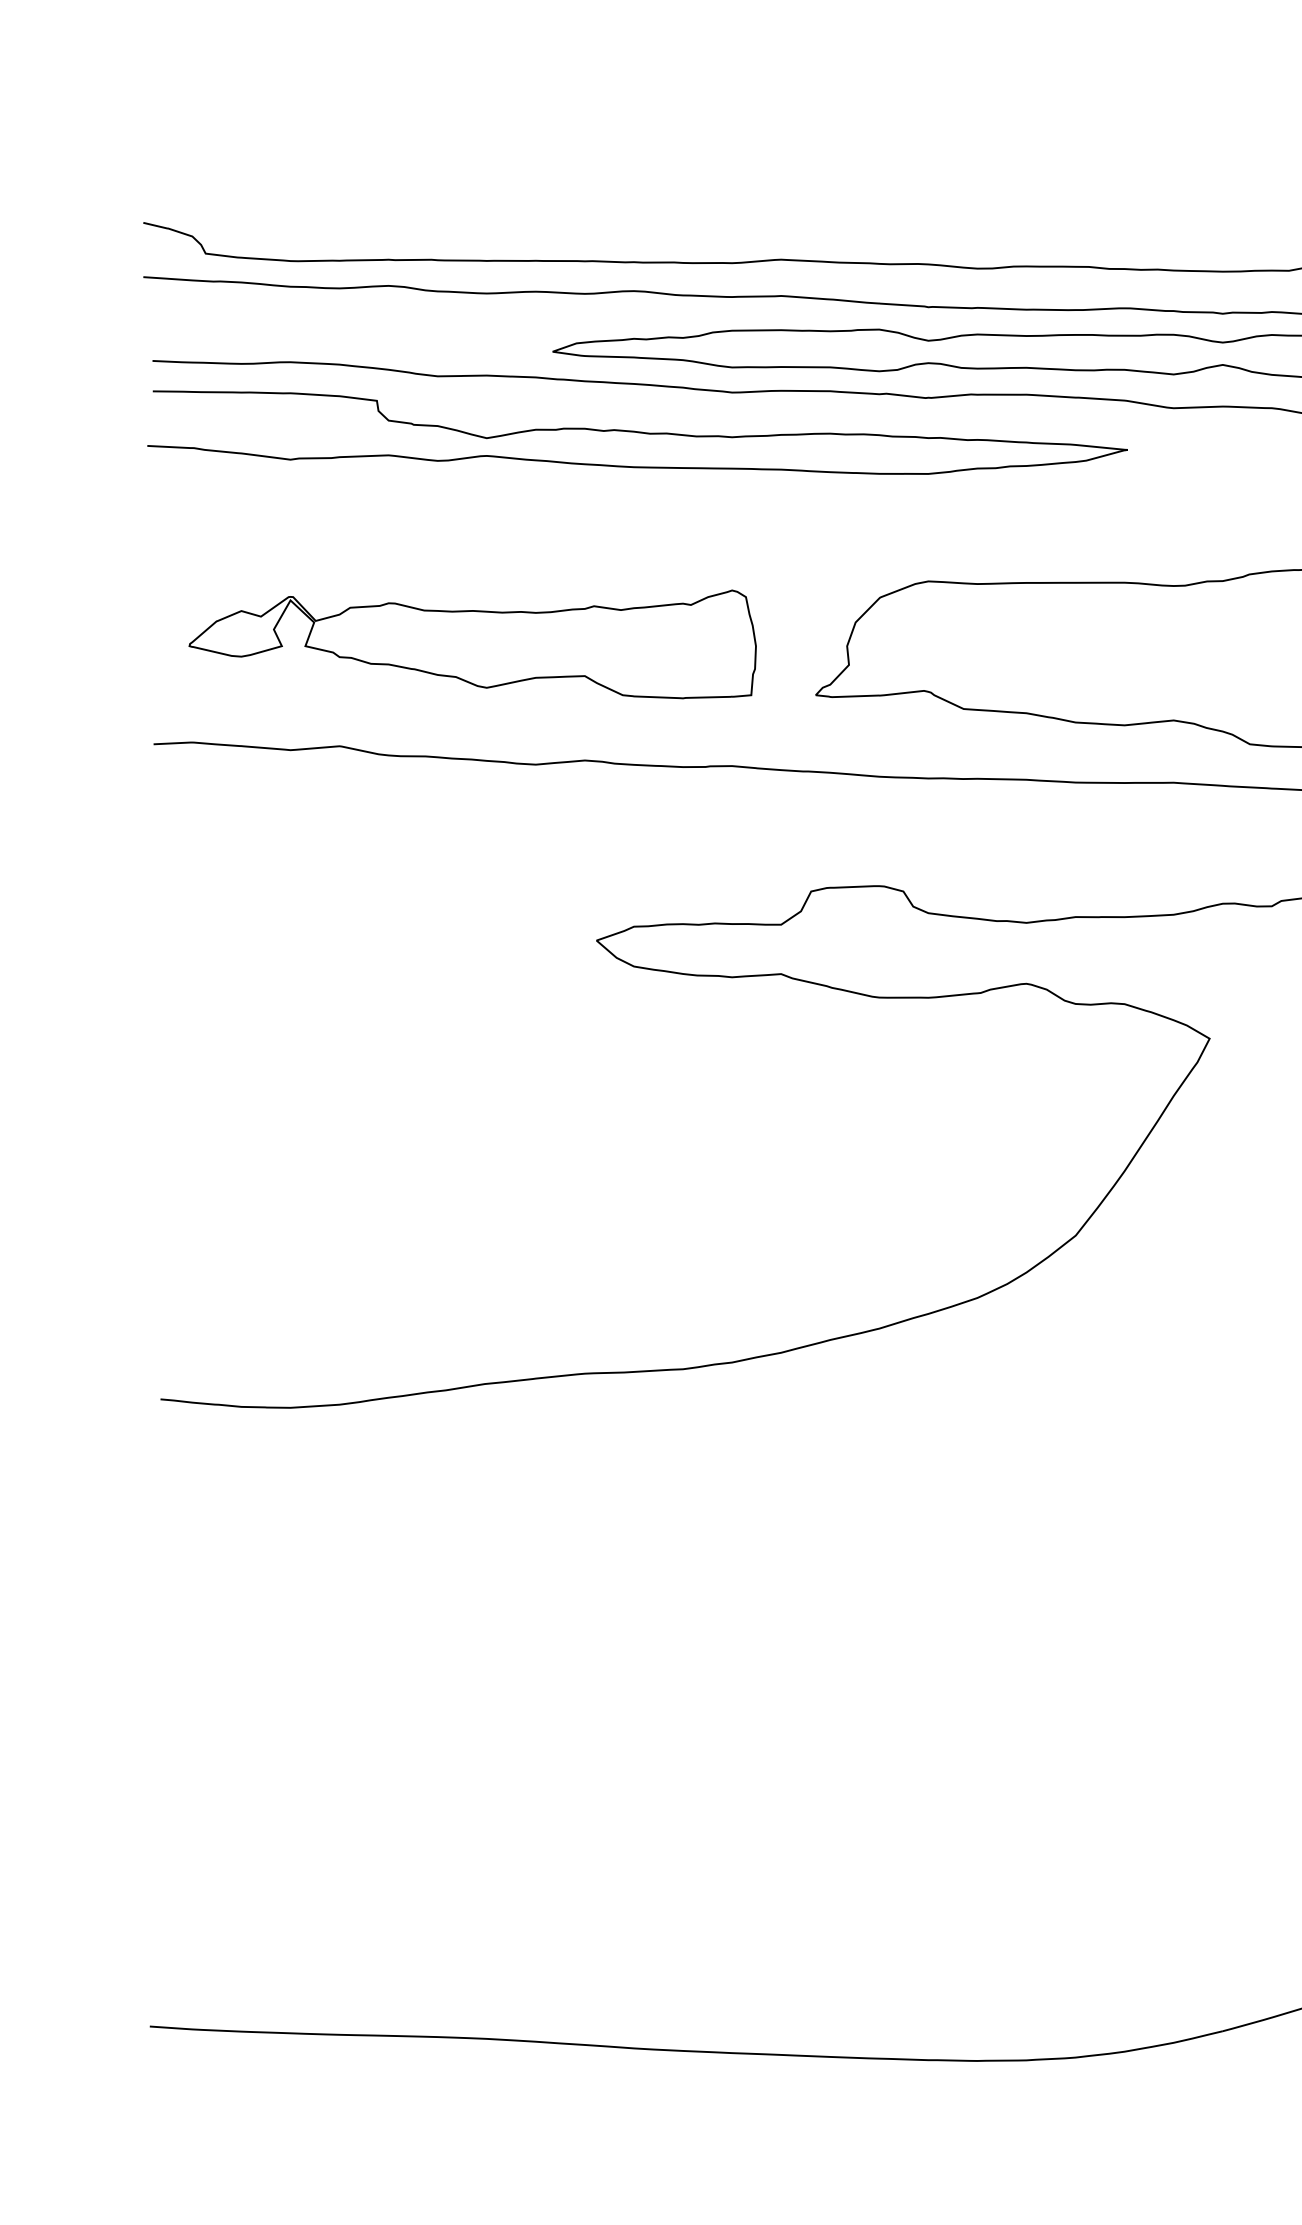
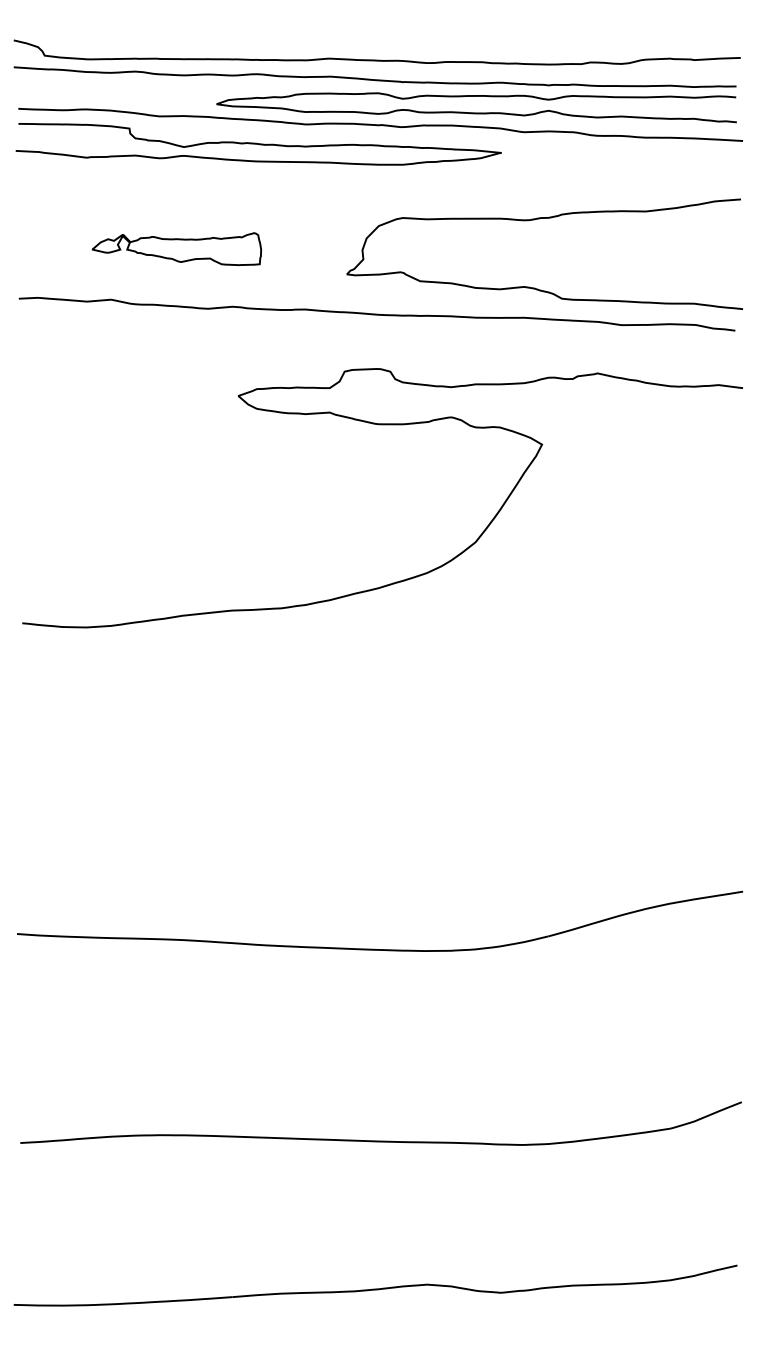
part: (471, 642) -> (176, 248), size x0.6

